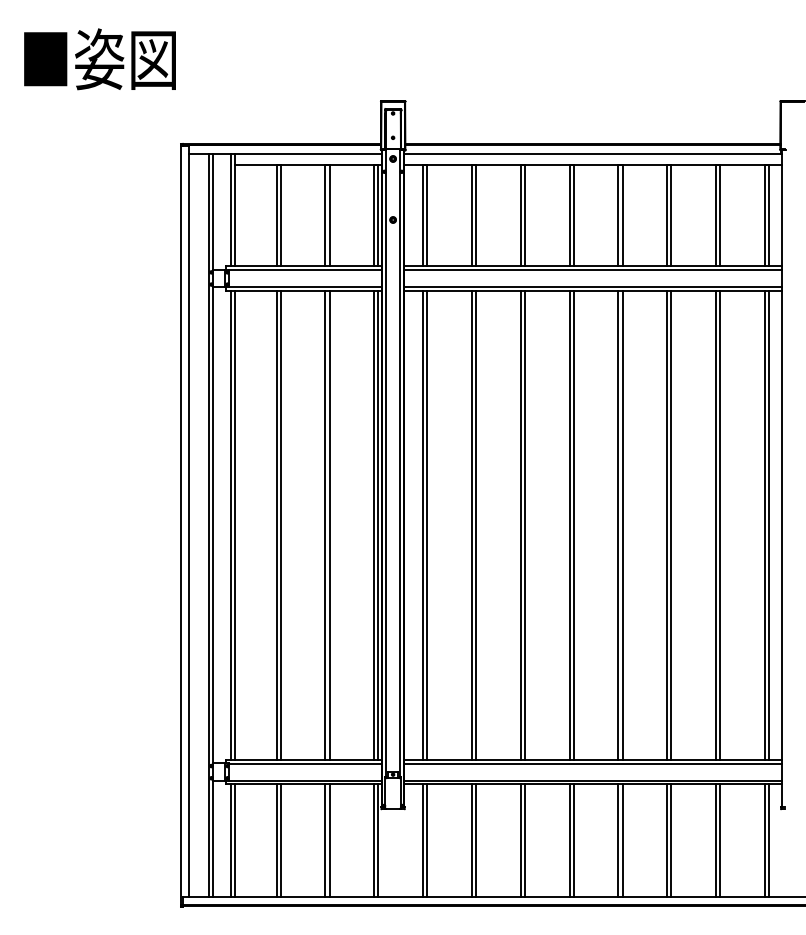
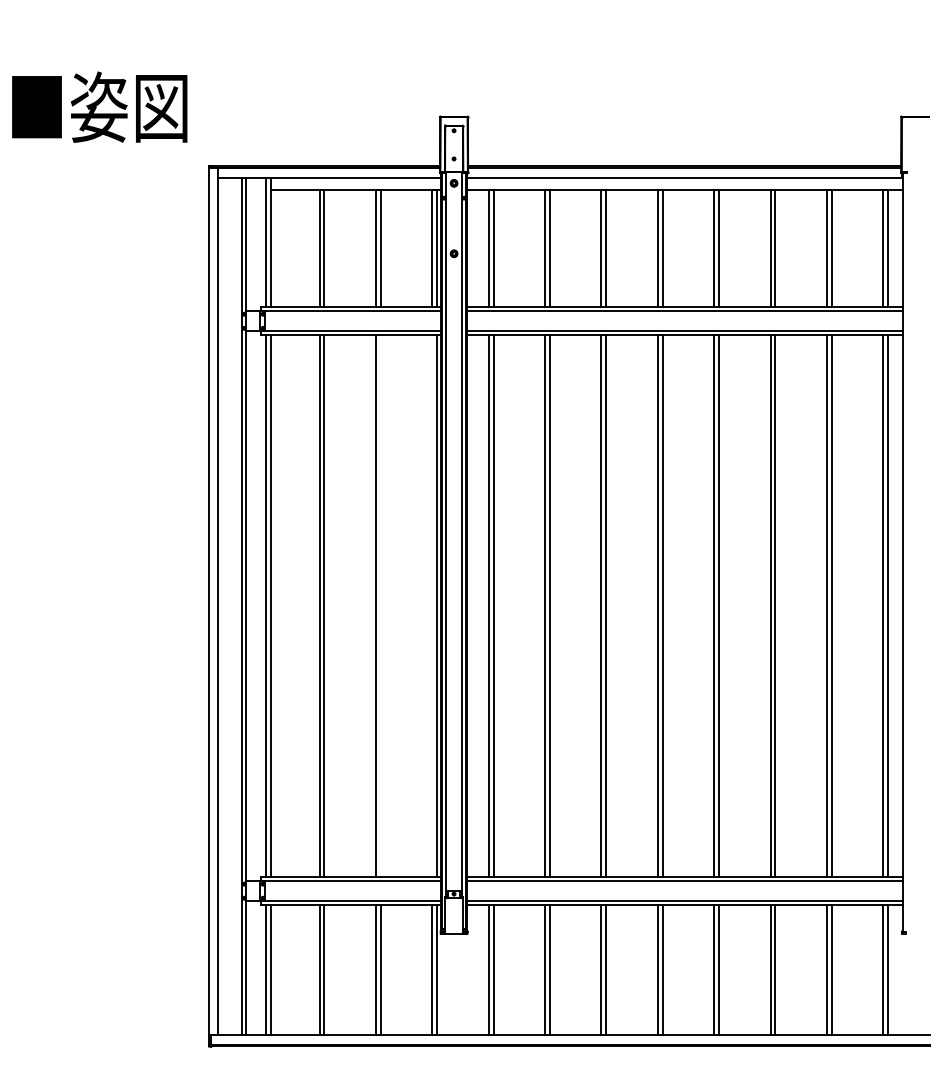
text: (99, 58) -> (99, 106), moved
line: (329, 525) -> (380, 606), removed
line: (374, 525) -> (432, 606), removed

